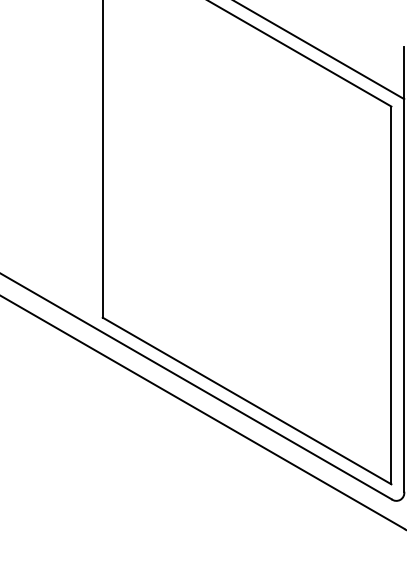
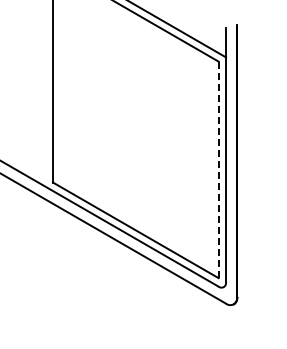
line: (391, 294) -> (218, 169), solid -> dashed

